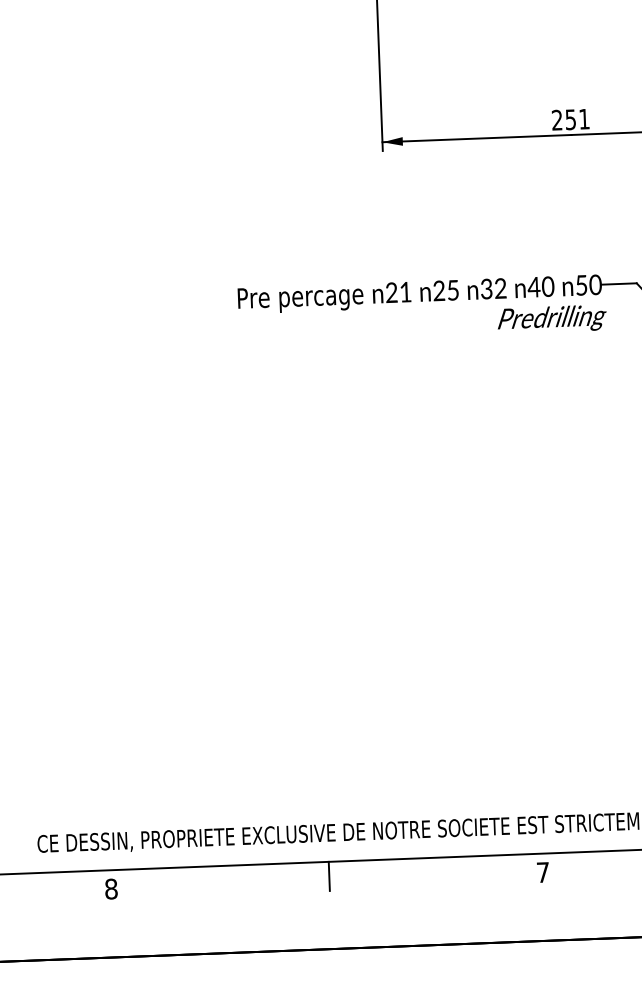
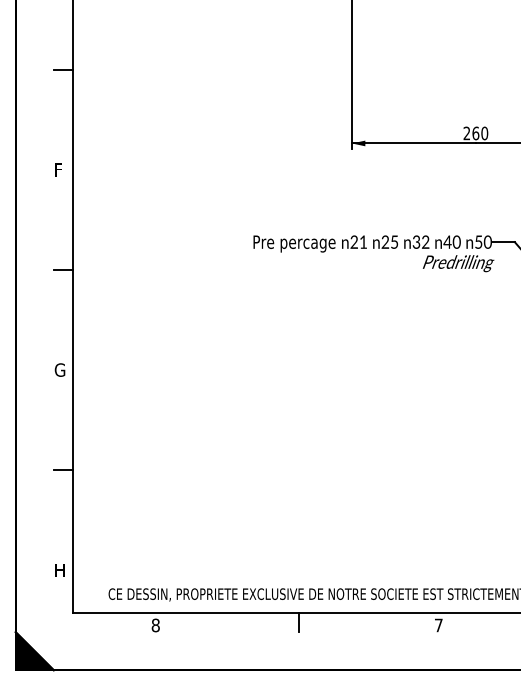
text: (577, 119) -> (480, 133), 251 -> 260

